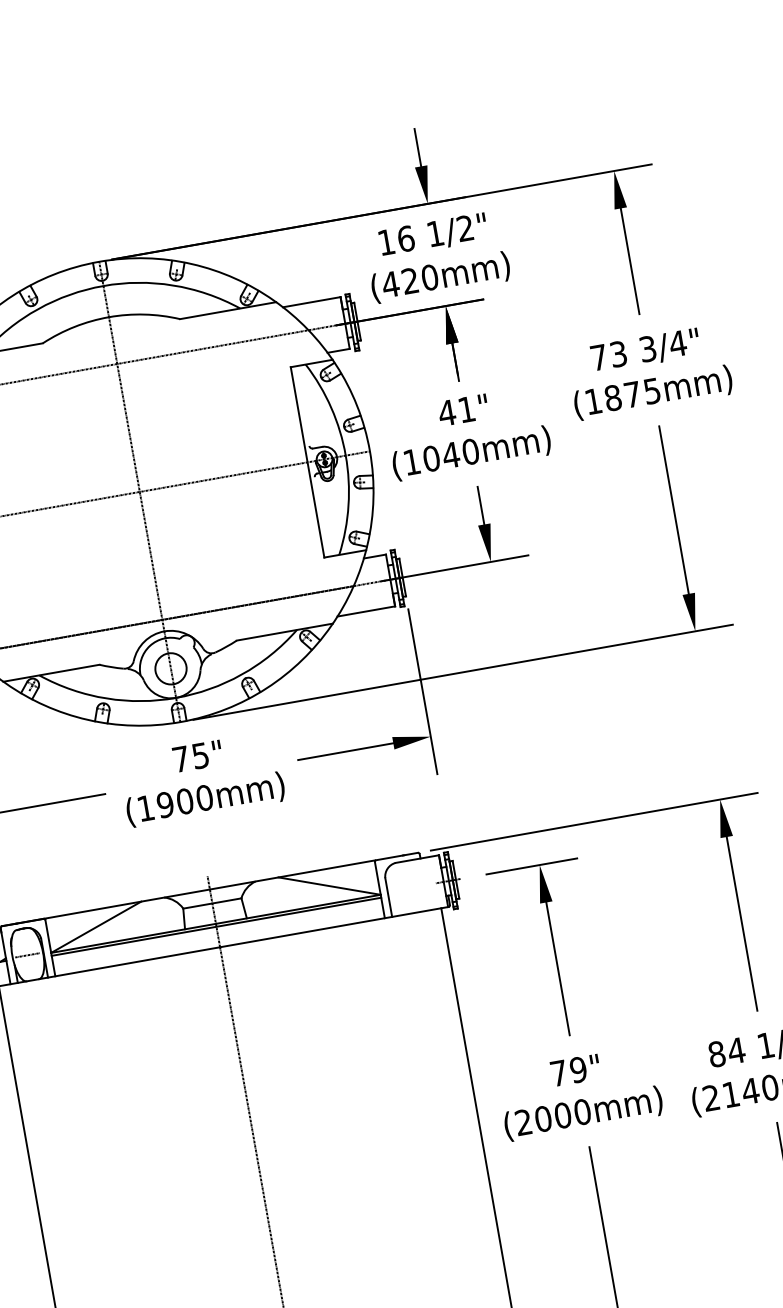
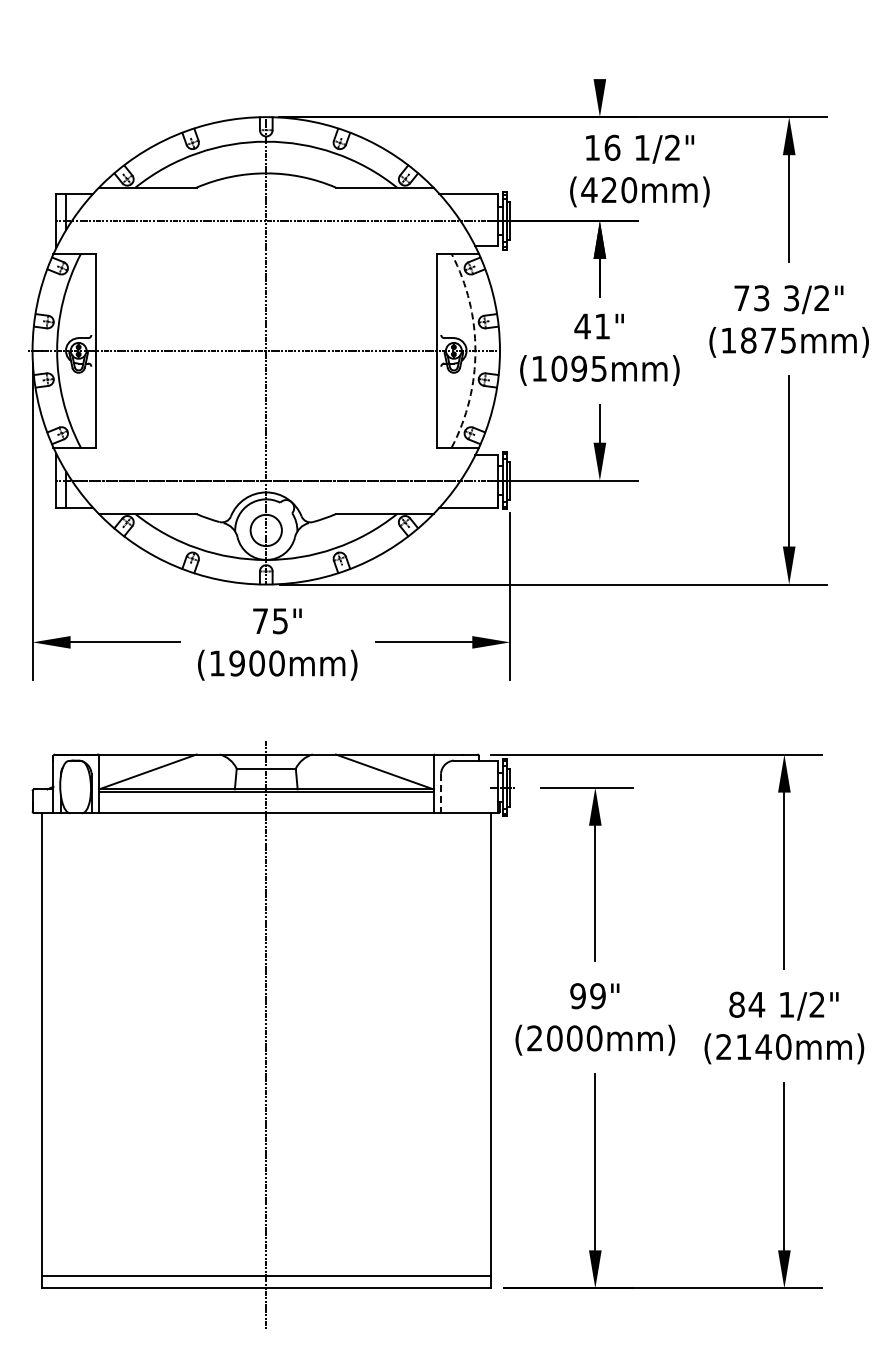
line: (417, 148) -> (599, 60), removed
text: (436, 256) -> (639, 170), moved
text: (677, 343) -> (821, 297), 3/4" -> 3/2"
text: (461, 453) -> (589, 368), (1040mm) -> (1095mm)
arc: (345, 455) -> (475, 350), solid -> dashed
line: (388, 897) -> (440, 793), solid -> dashed
line: (27, 955) -> (75, 787), removed
text: (558, 1073) -> (577, 996), 79" -> 99"

